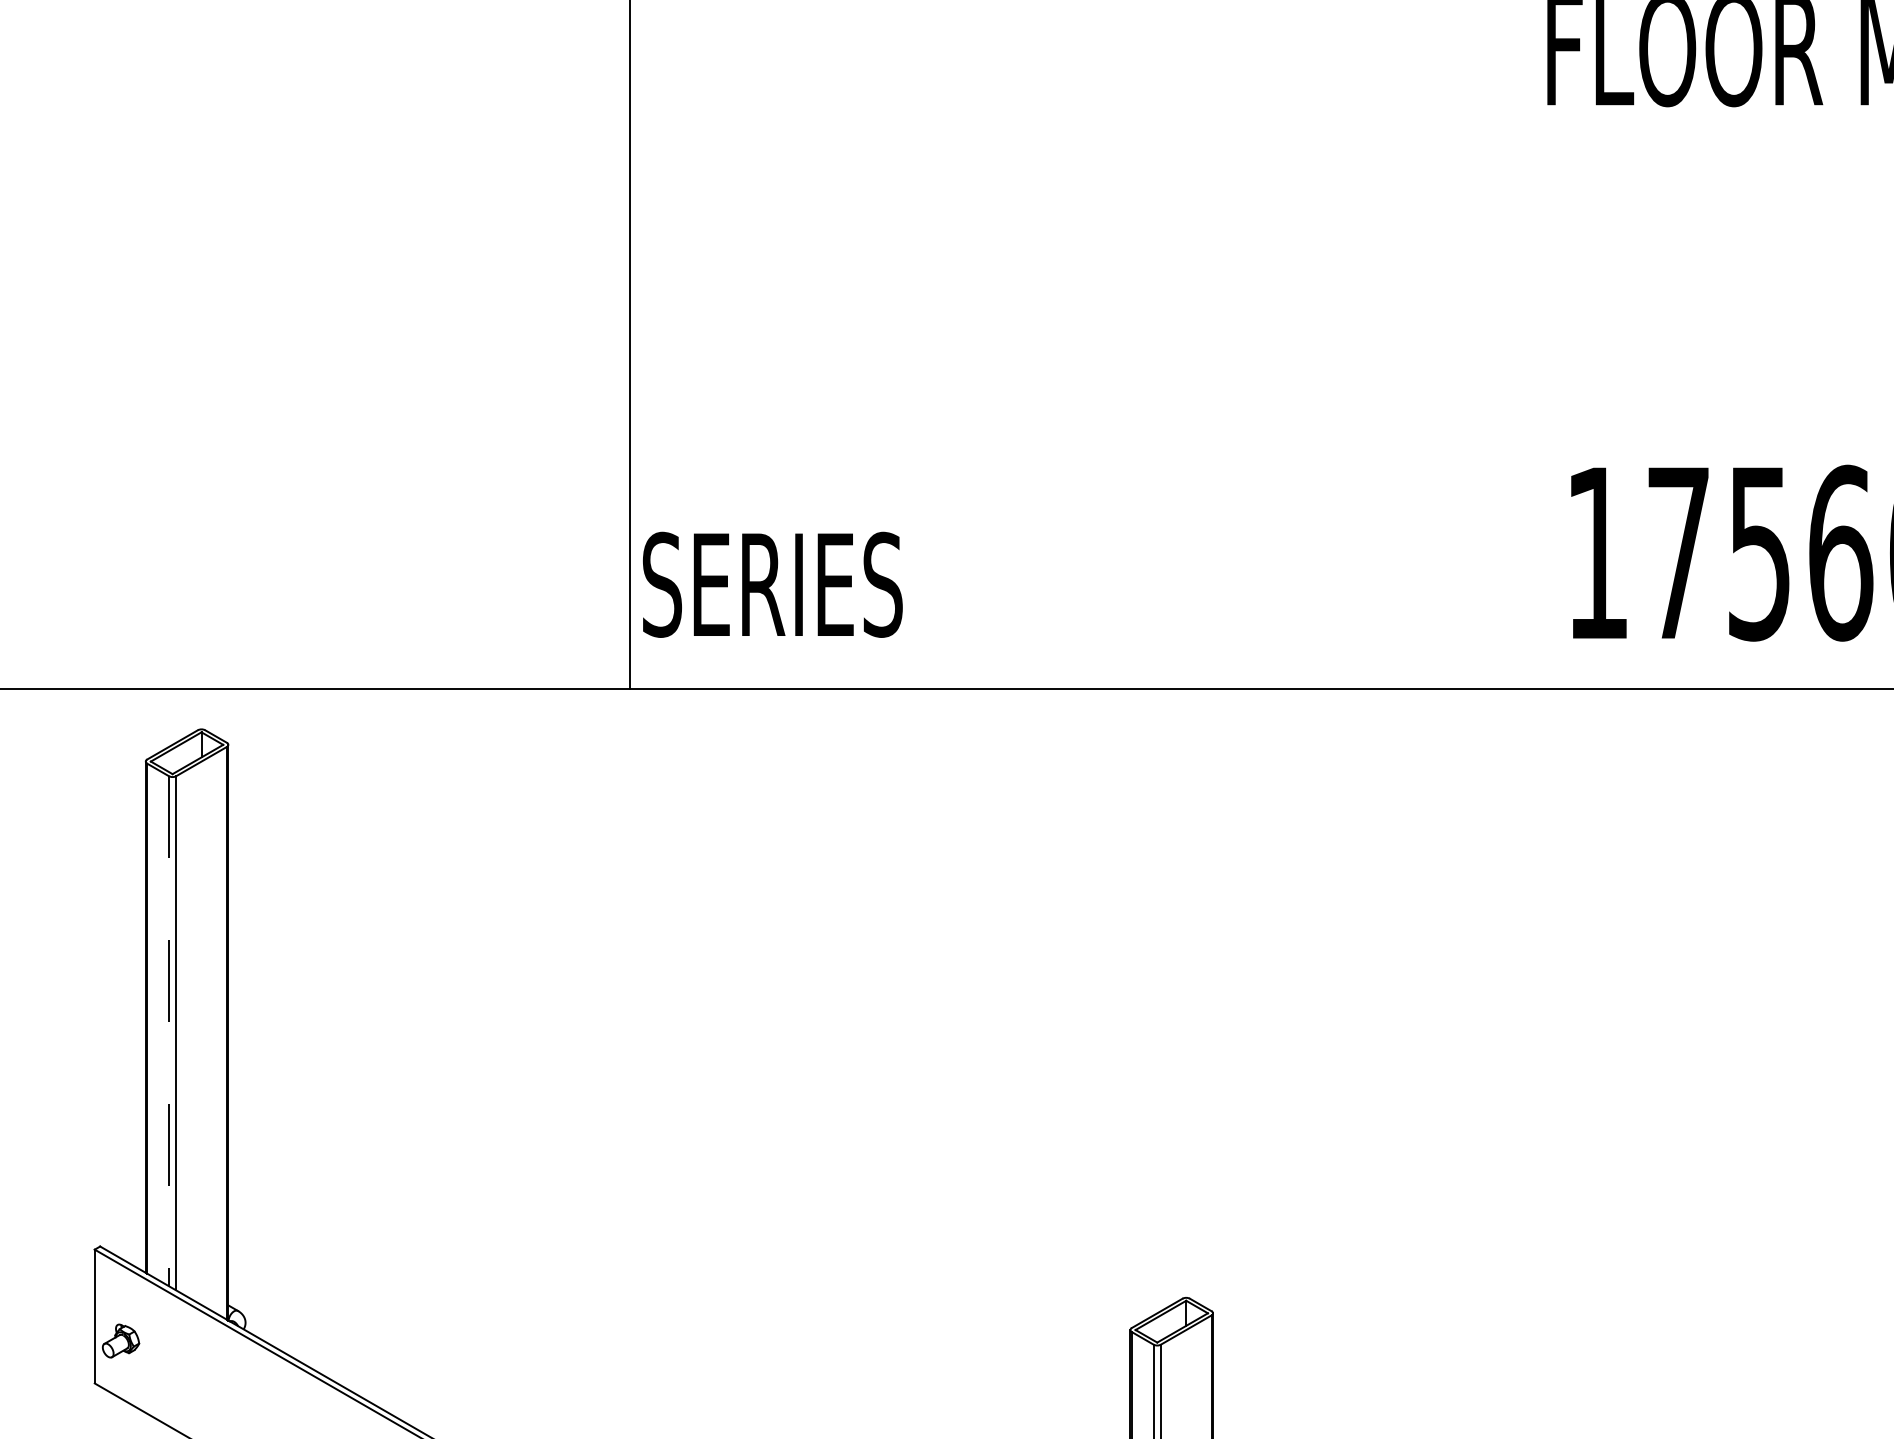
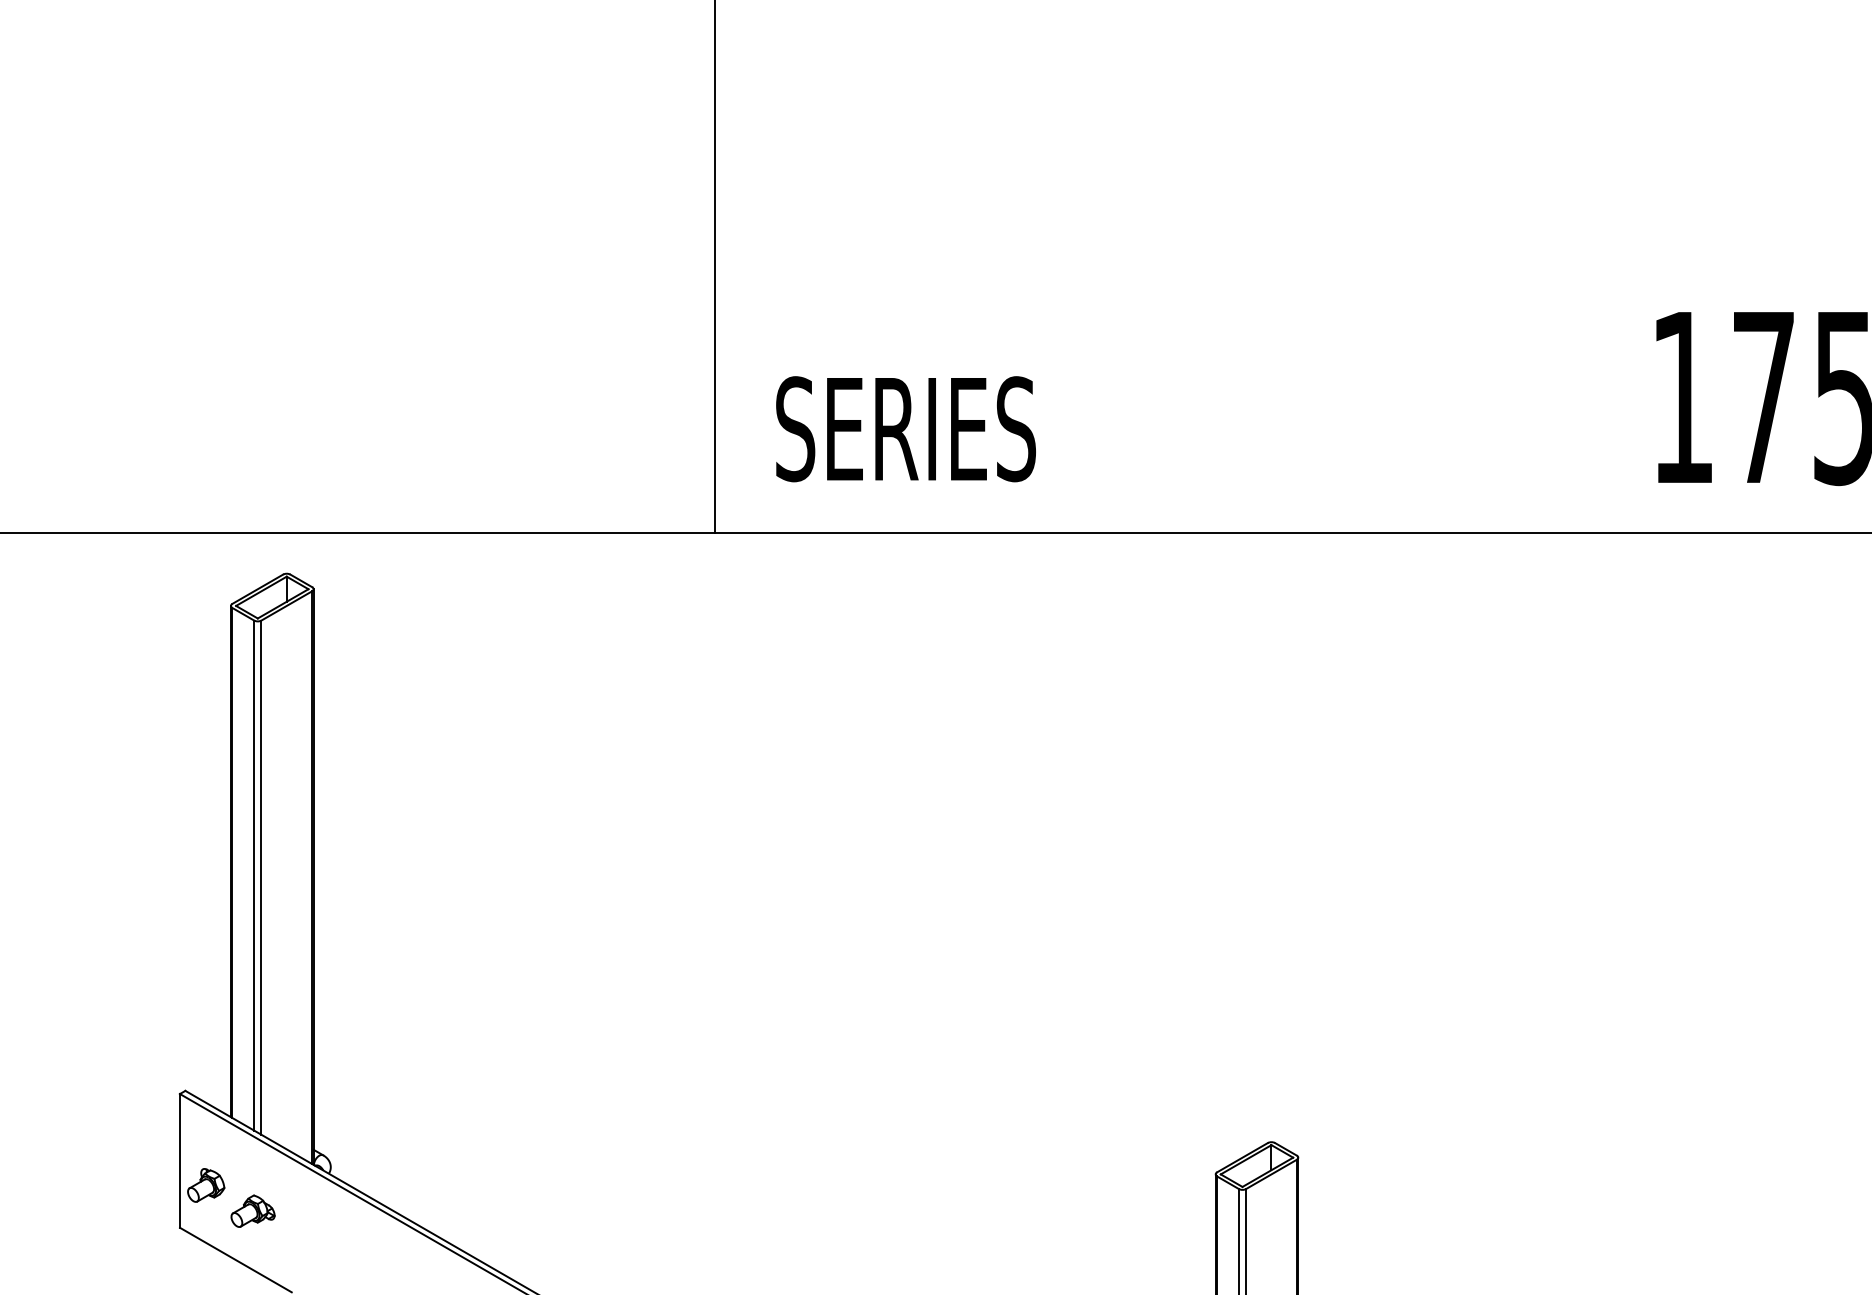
text: (772, 584) -> (905, 428), moved
line: (168, 1031) -> (253, 875), dashed -> solid
part: (167, 1366) -> (252, 1210), added

